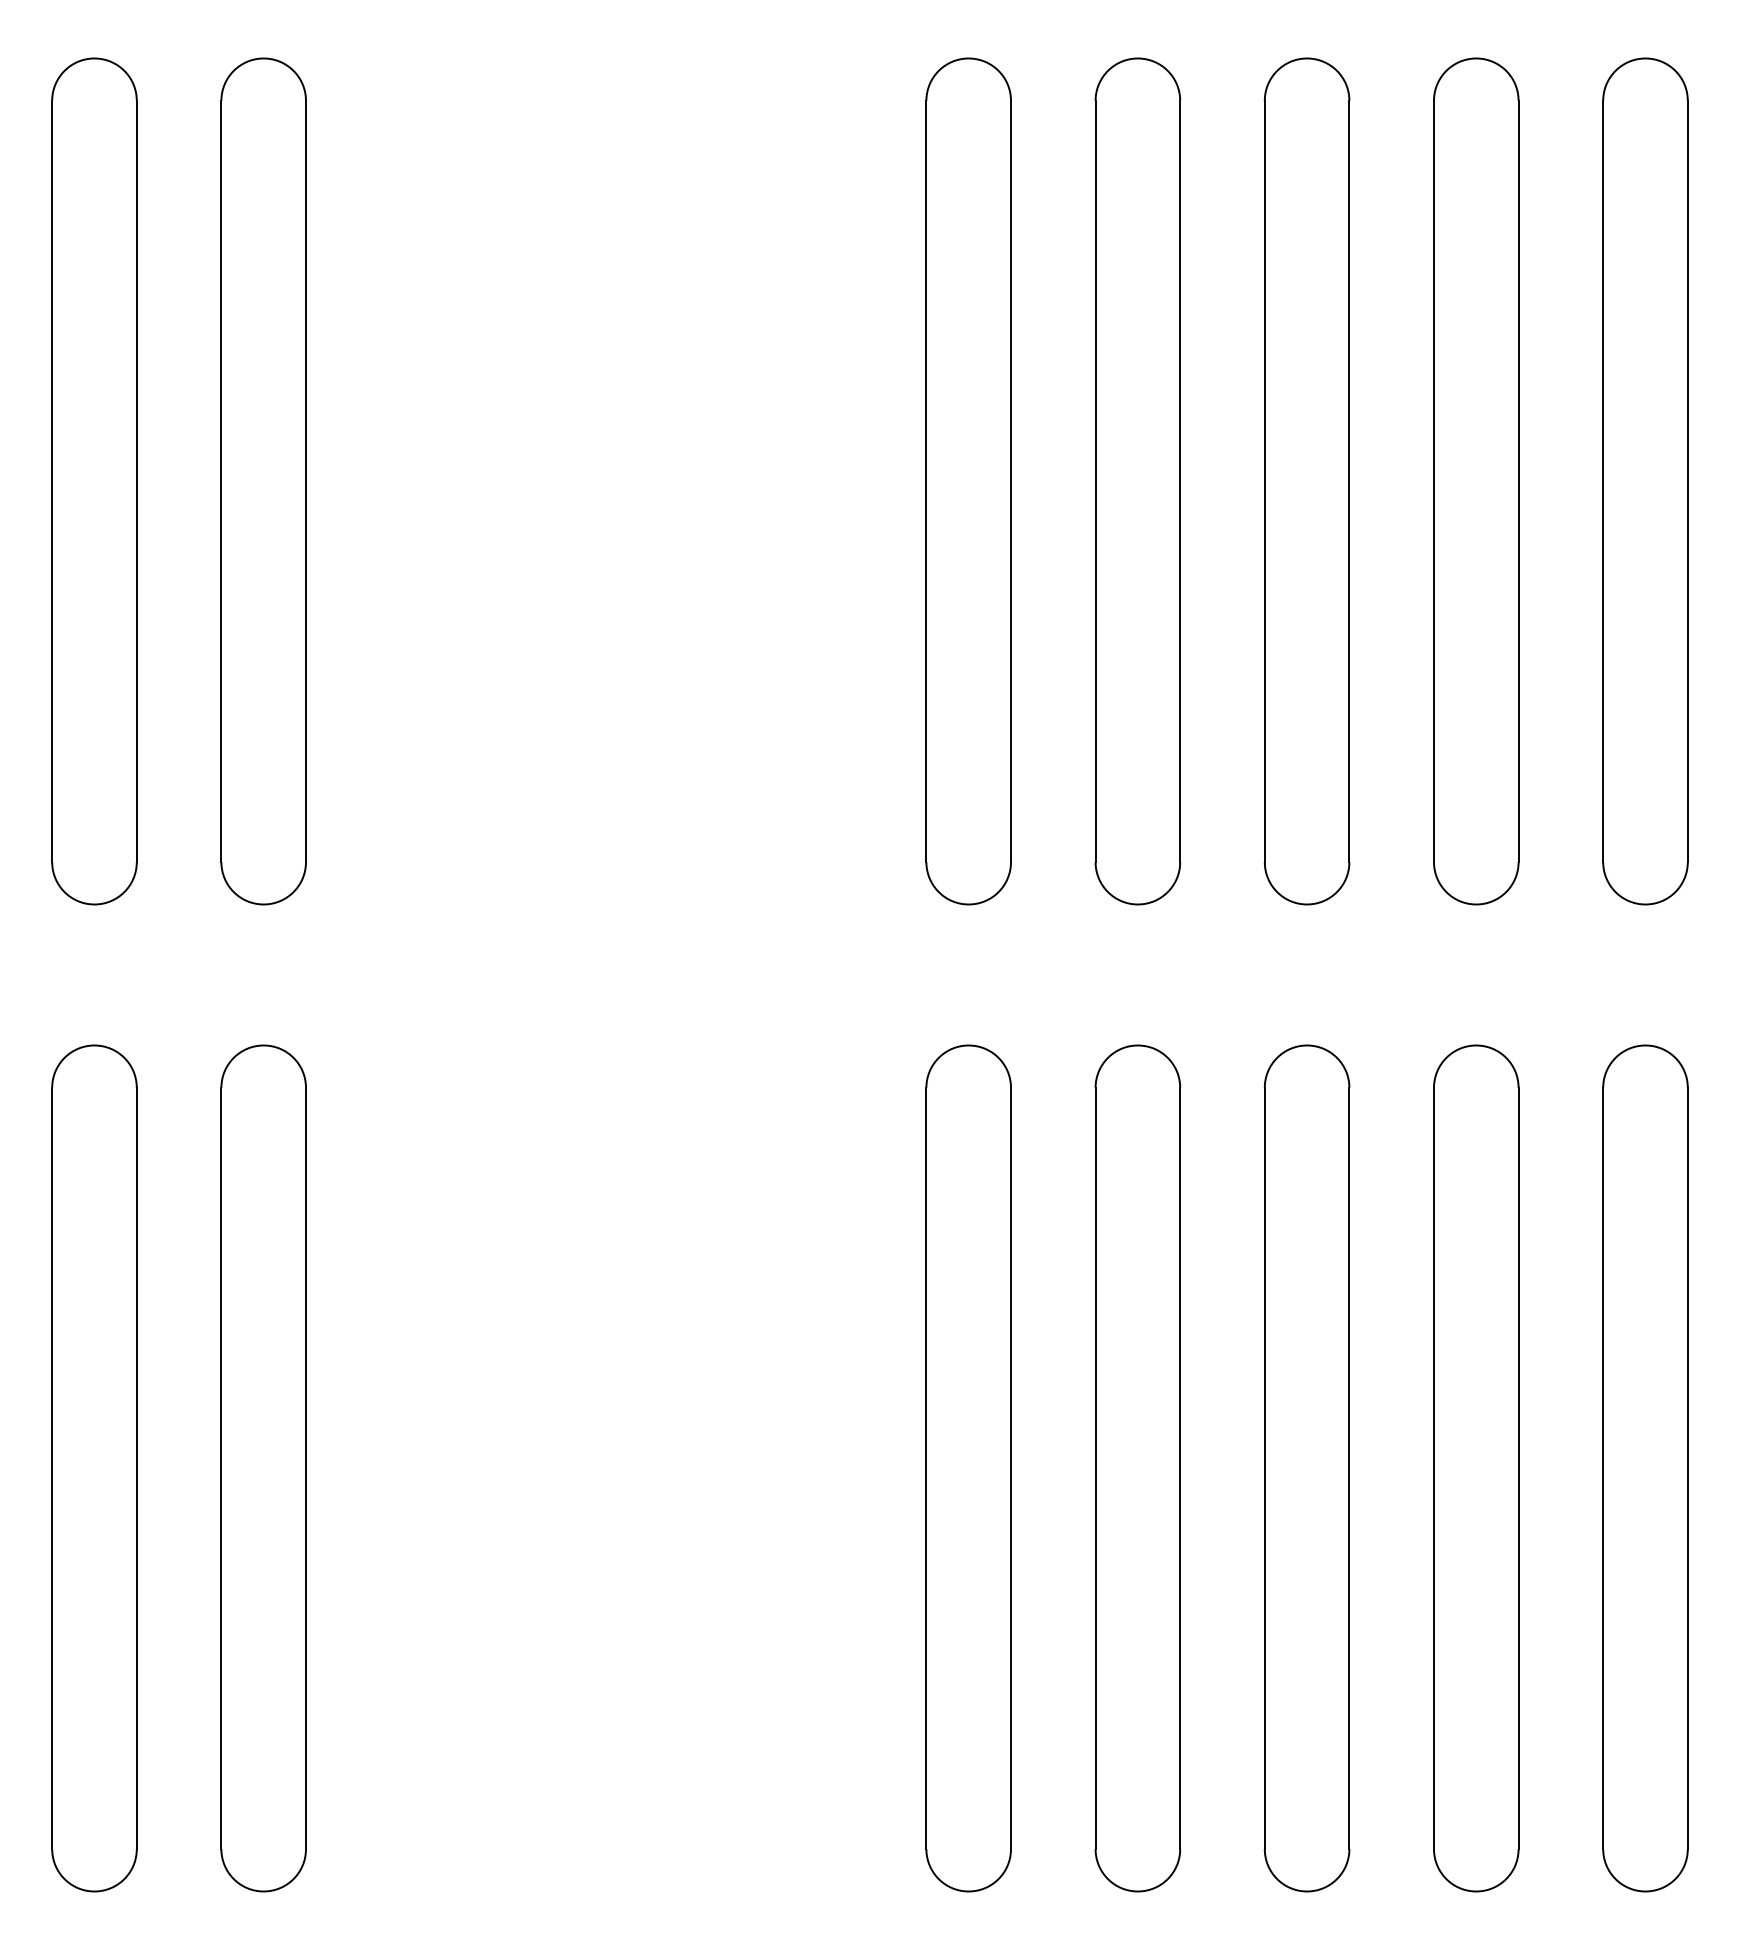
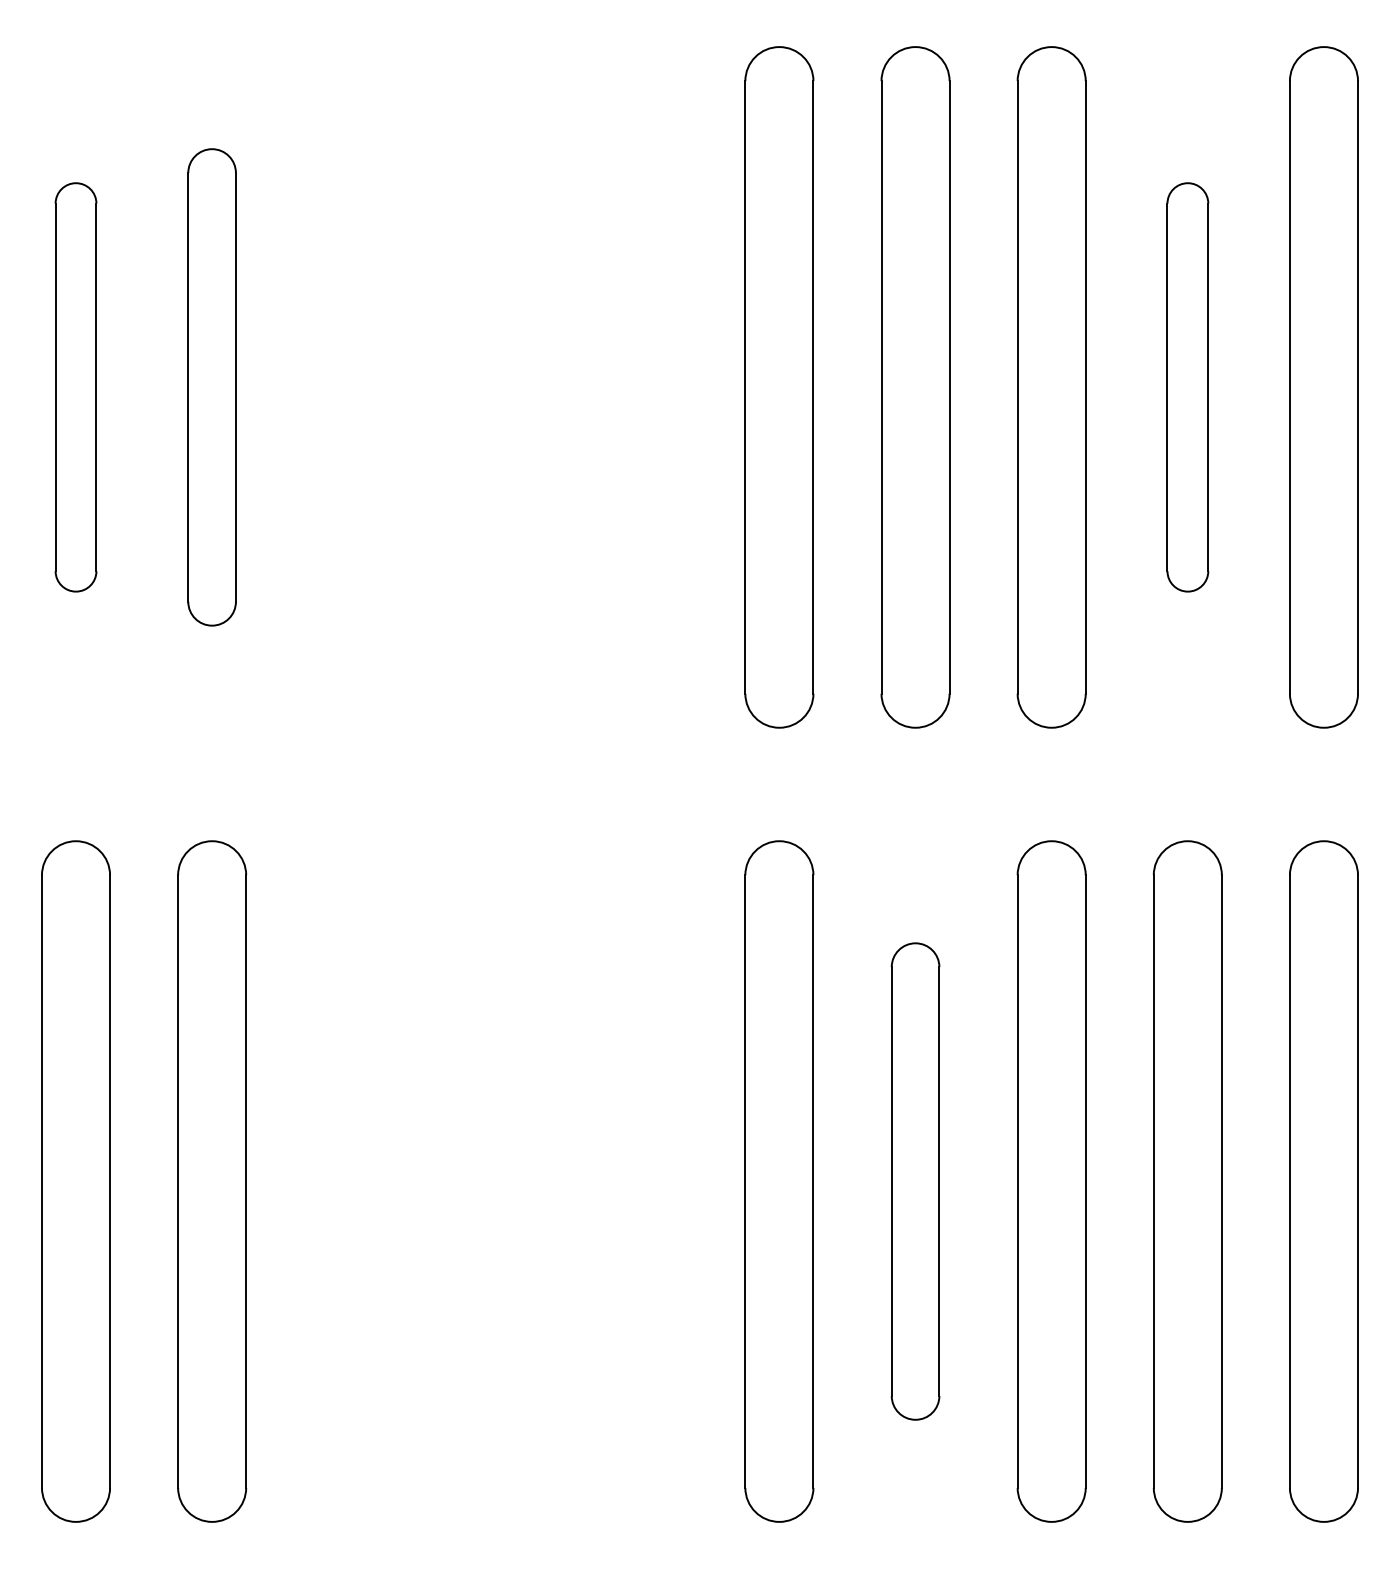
part: (94, 481) -> (76, 387), size x0.6
part: (263, 481) -> (212, 387), size x0.7
part: (1476, 481) -> (1187, 387), size x0.6
part: (1137, 1468) -> (915, 1181), size x0.7

